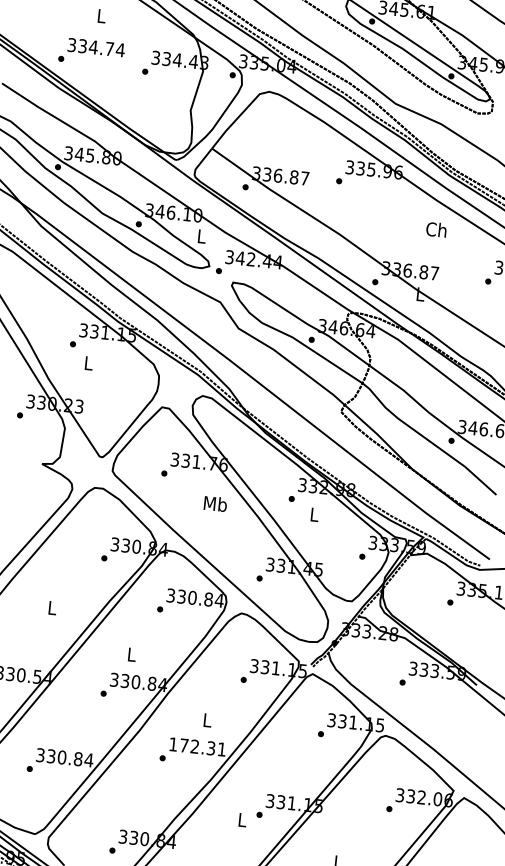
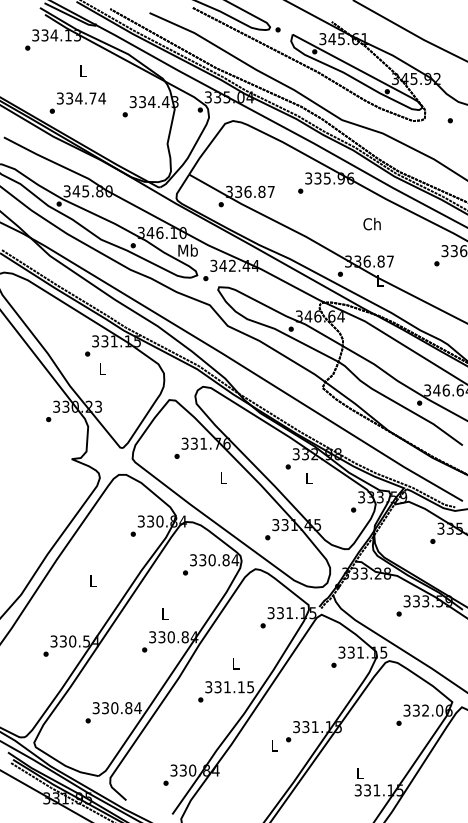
text: (435, 228) -> (371, 223), moved
text: (201, 236) -> (187, 250), L -> Mb
text: (215, 503) -> (223, 477), Mb -> L
text: (197, 747) -> (229, 687), 172.31 -> 331.15

